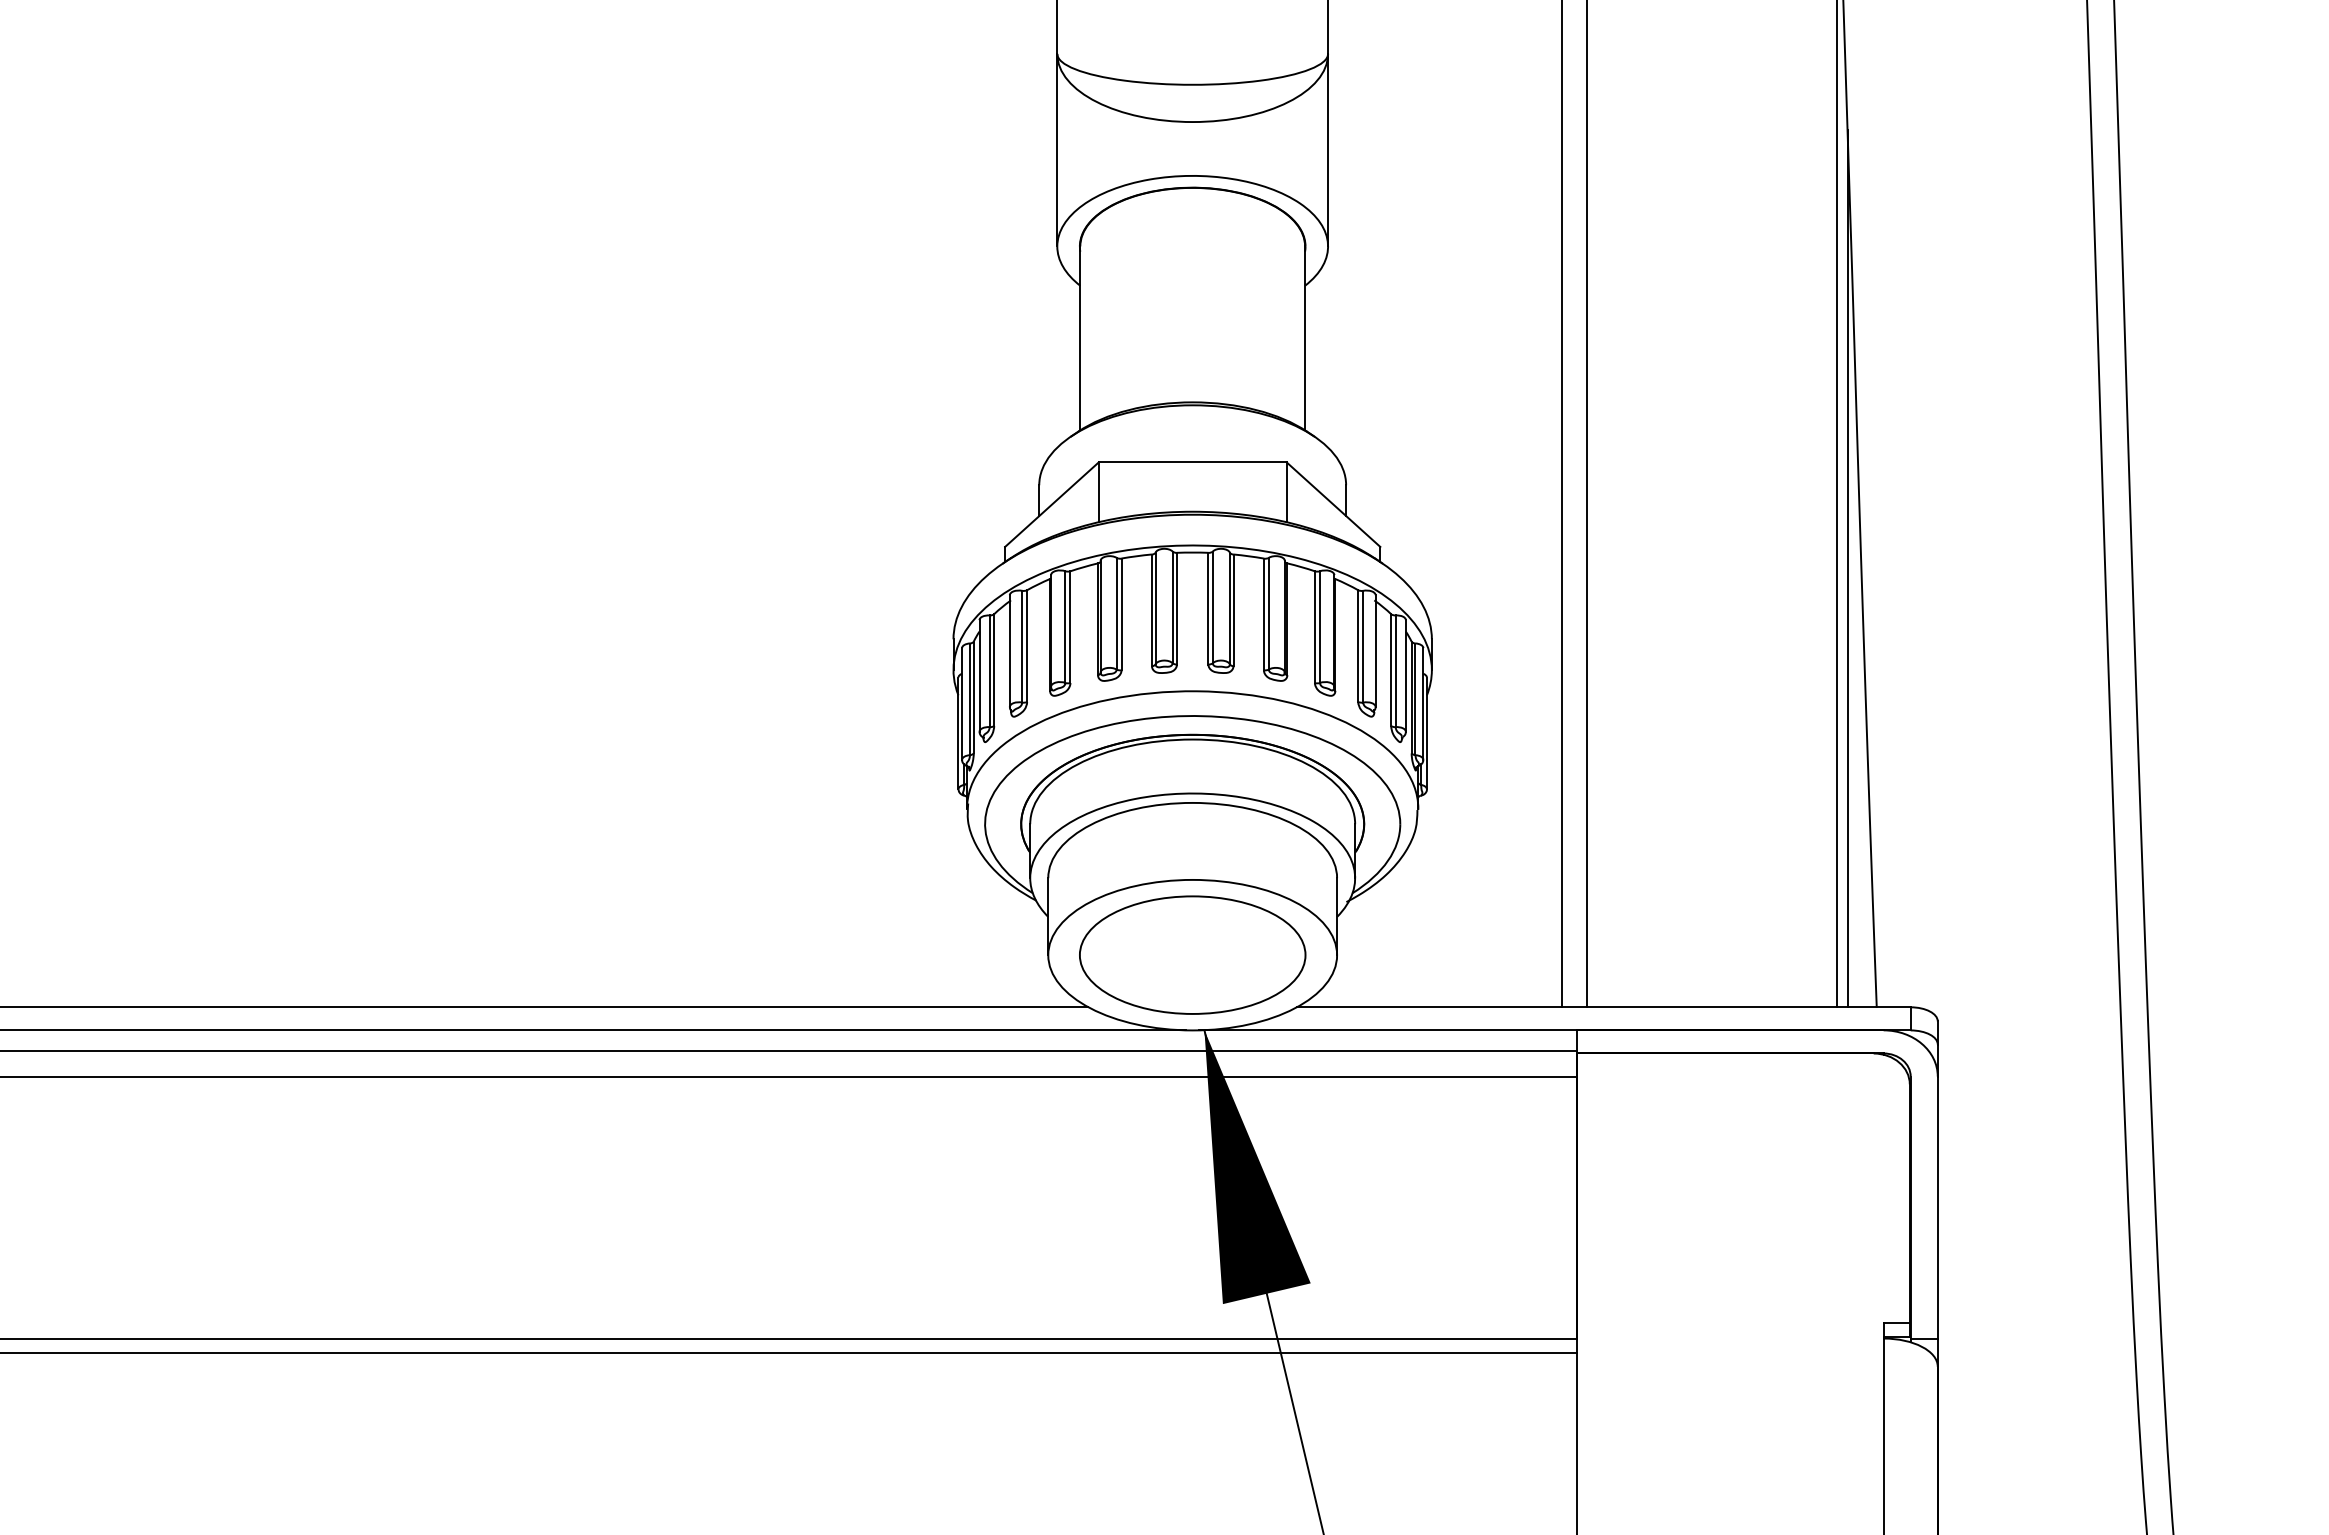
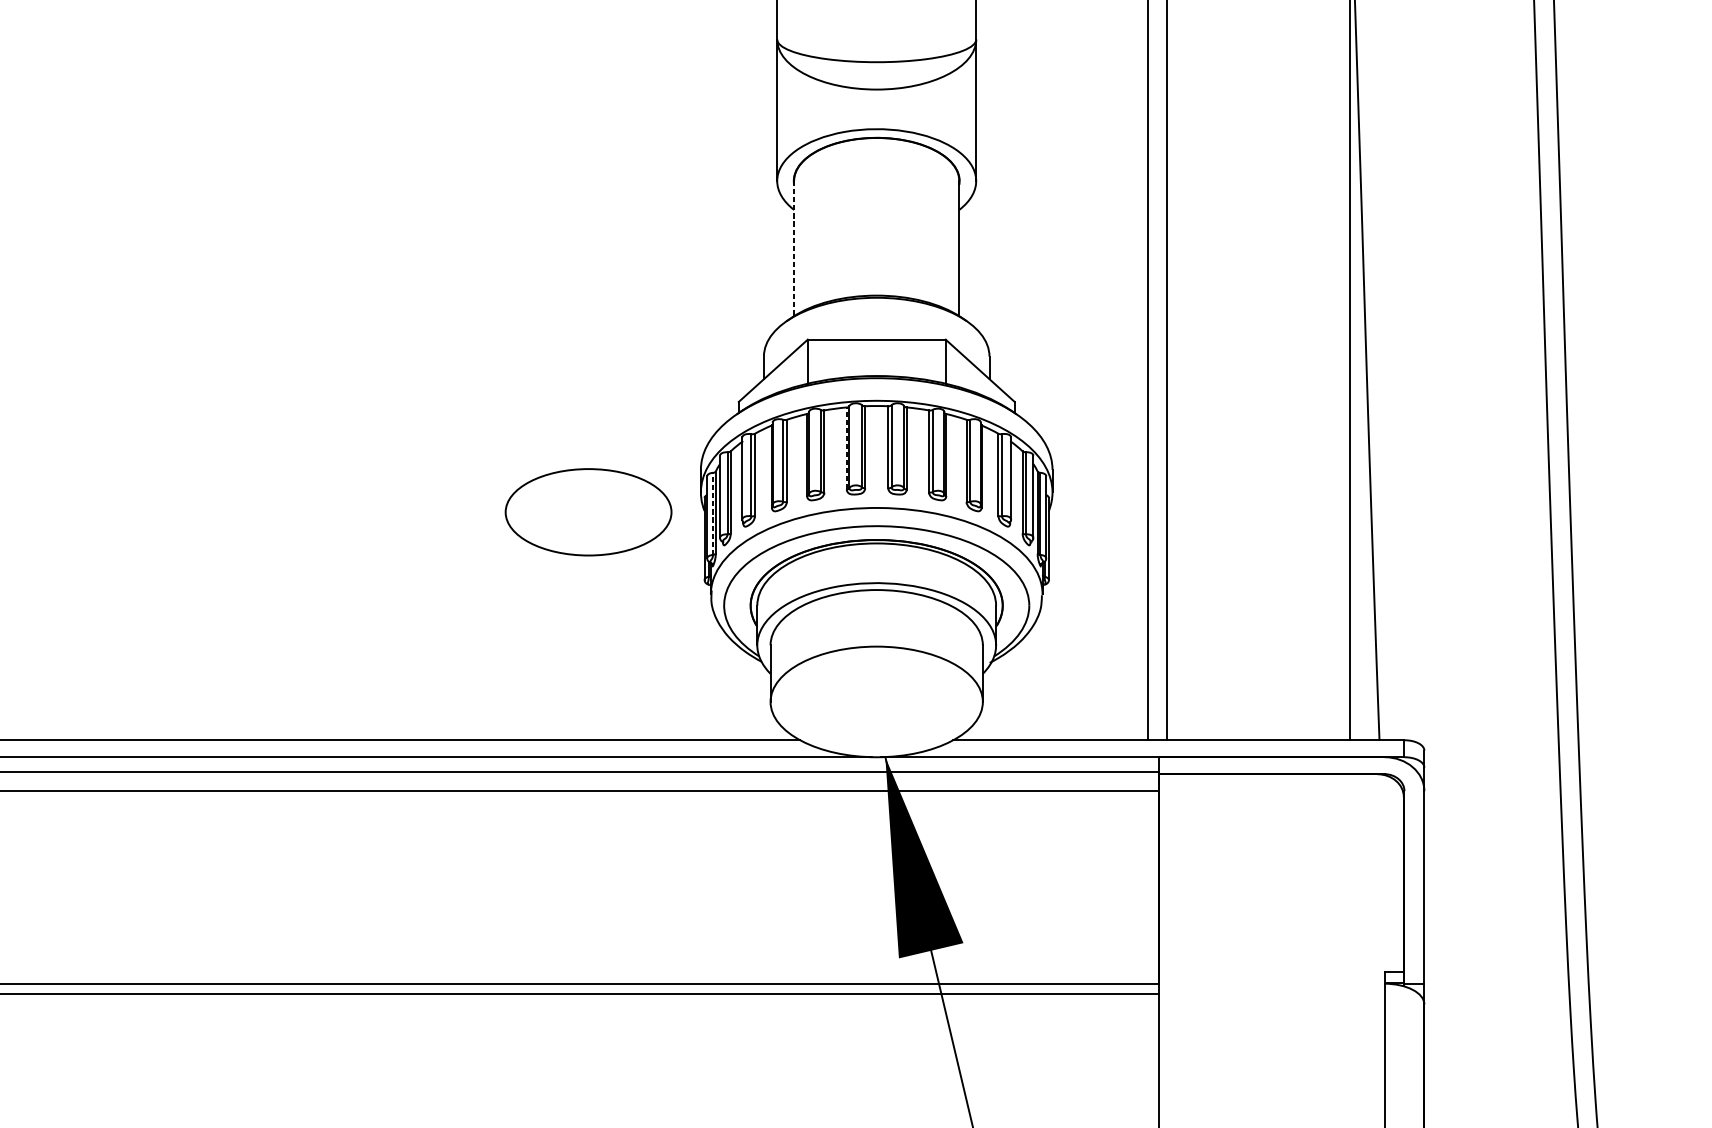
line: (1080, 338) -> (794, 248), solid -> dashed
line: (1847, 568) -> (1358, 417), removed
line: (1151, 610) -> (846, 448), solid -> dashed
line: (969, 699) -> (712, 514), solid -> dashed
part: (1192, 954) -> (588, 511), moved

